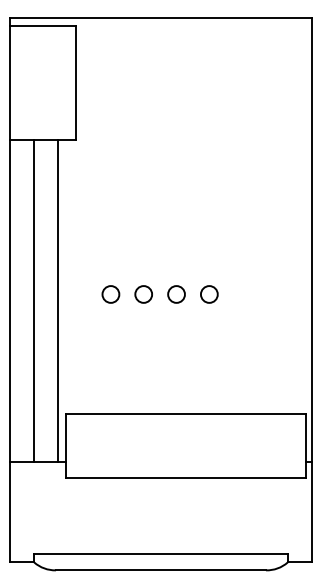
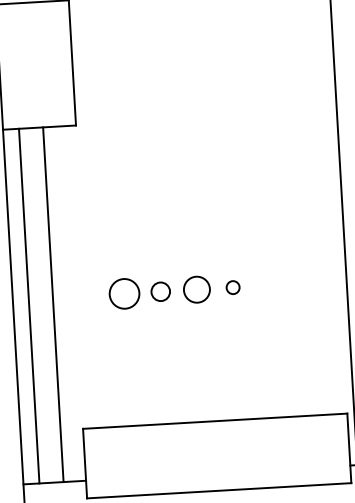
circle: (110, 294) -> (124, 293), size x1.6
circle: (176, 294) -> (196, 289), size x1.4
circle: (209, 294) -> (233, 287), size x0.7
line: (34, 300) -> (29, 306), moved
line: (57, 300) -> (52, 304), moved

